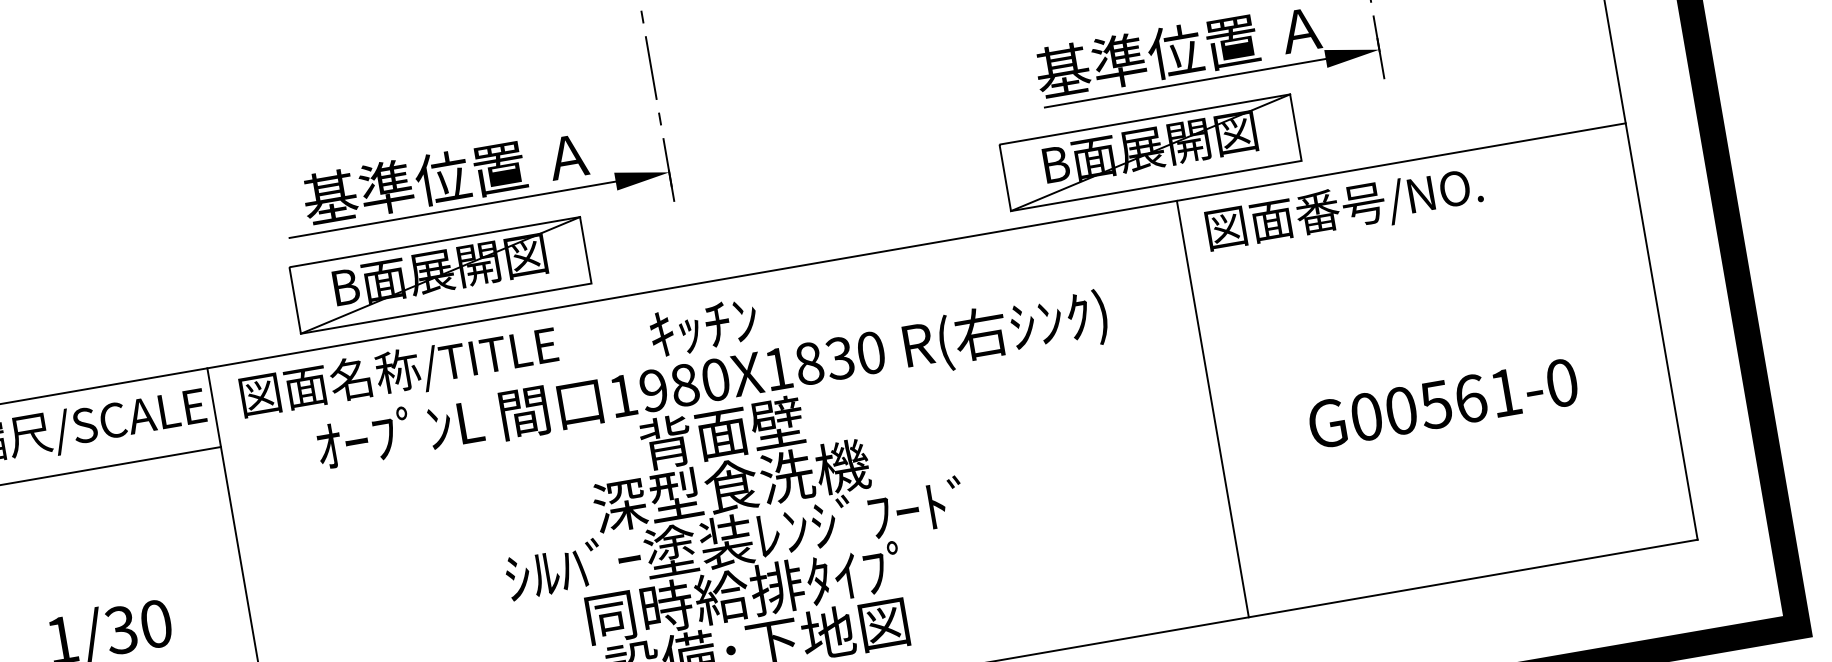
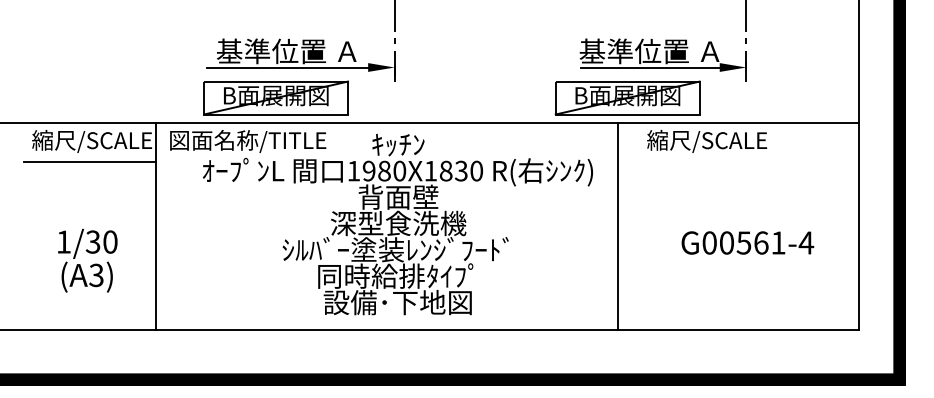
text: (1342, 207) -> (715, 140), 図面番号/NO. -> 縮尺/SCALE
text: (1562, 382) -> (806, 242), G00561-0 -> G00561-4
line: (1213, 409) -> (618, 226), moved

